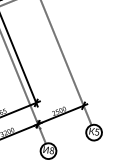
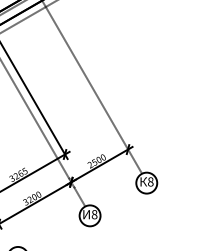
text: (97, 131) -> (150, 181), 5 -> 8

